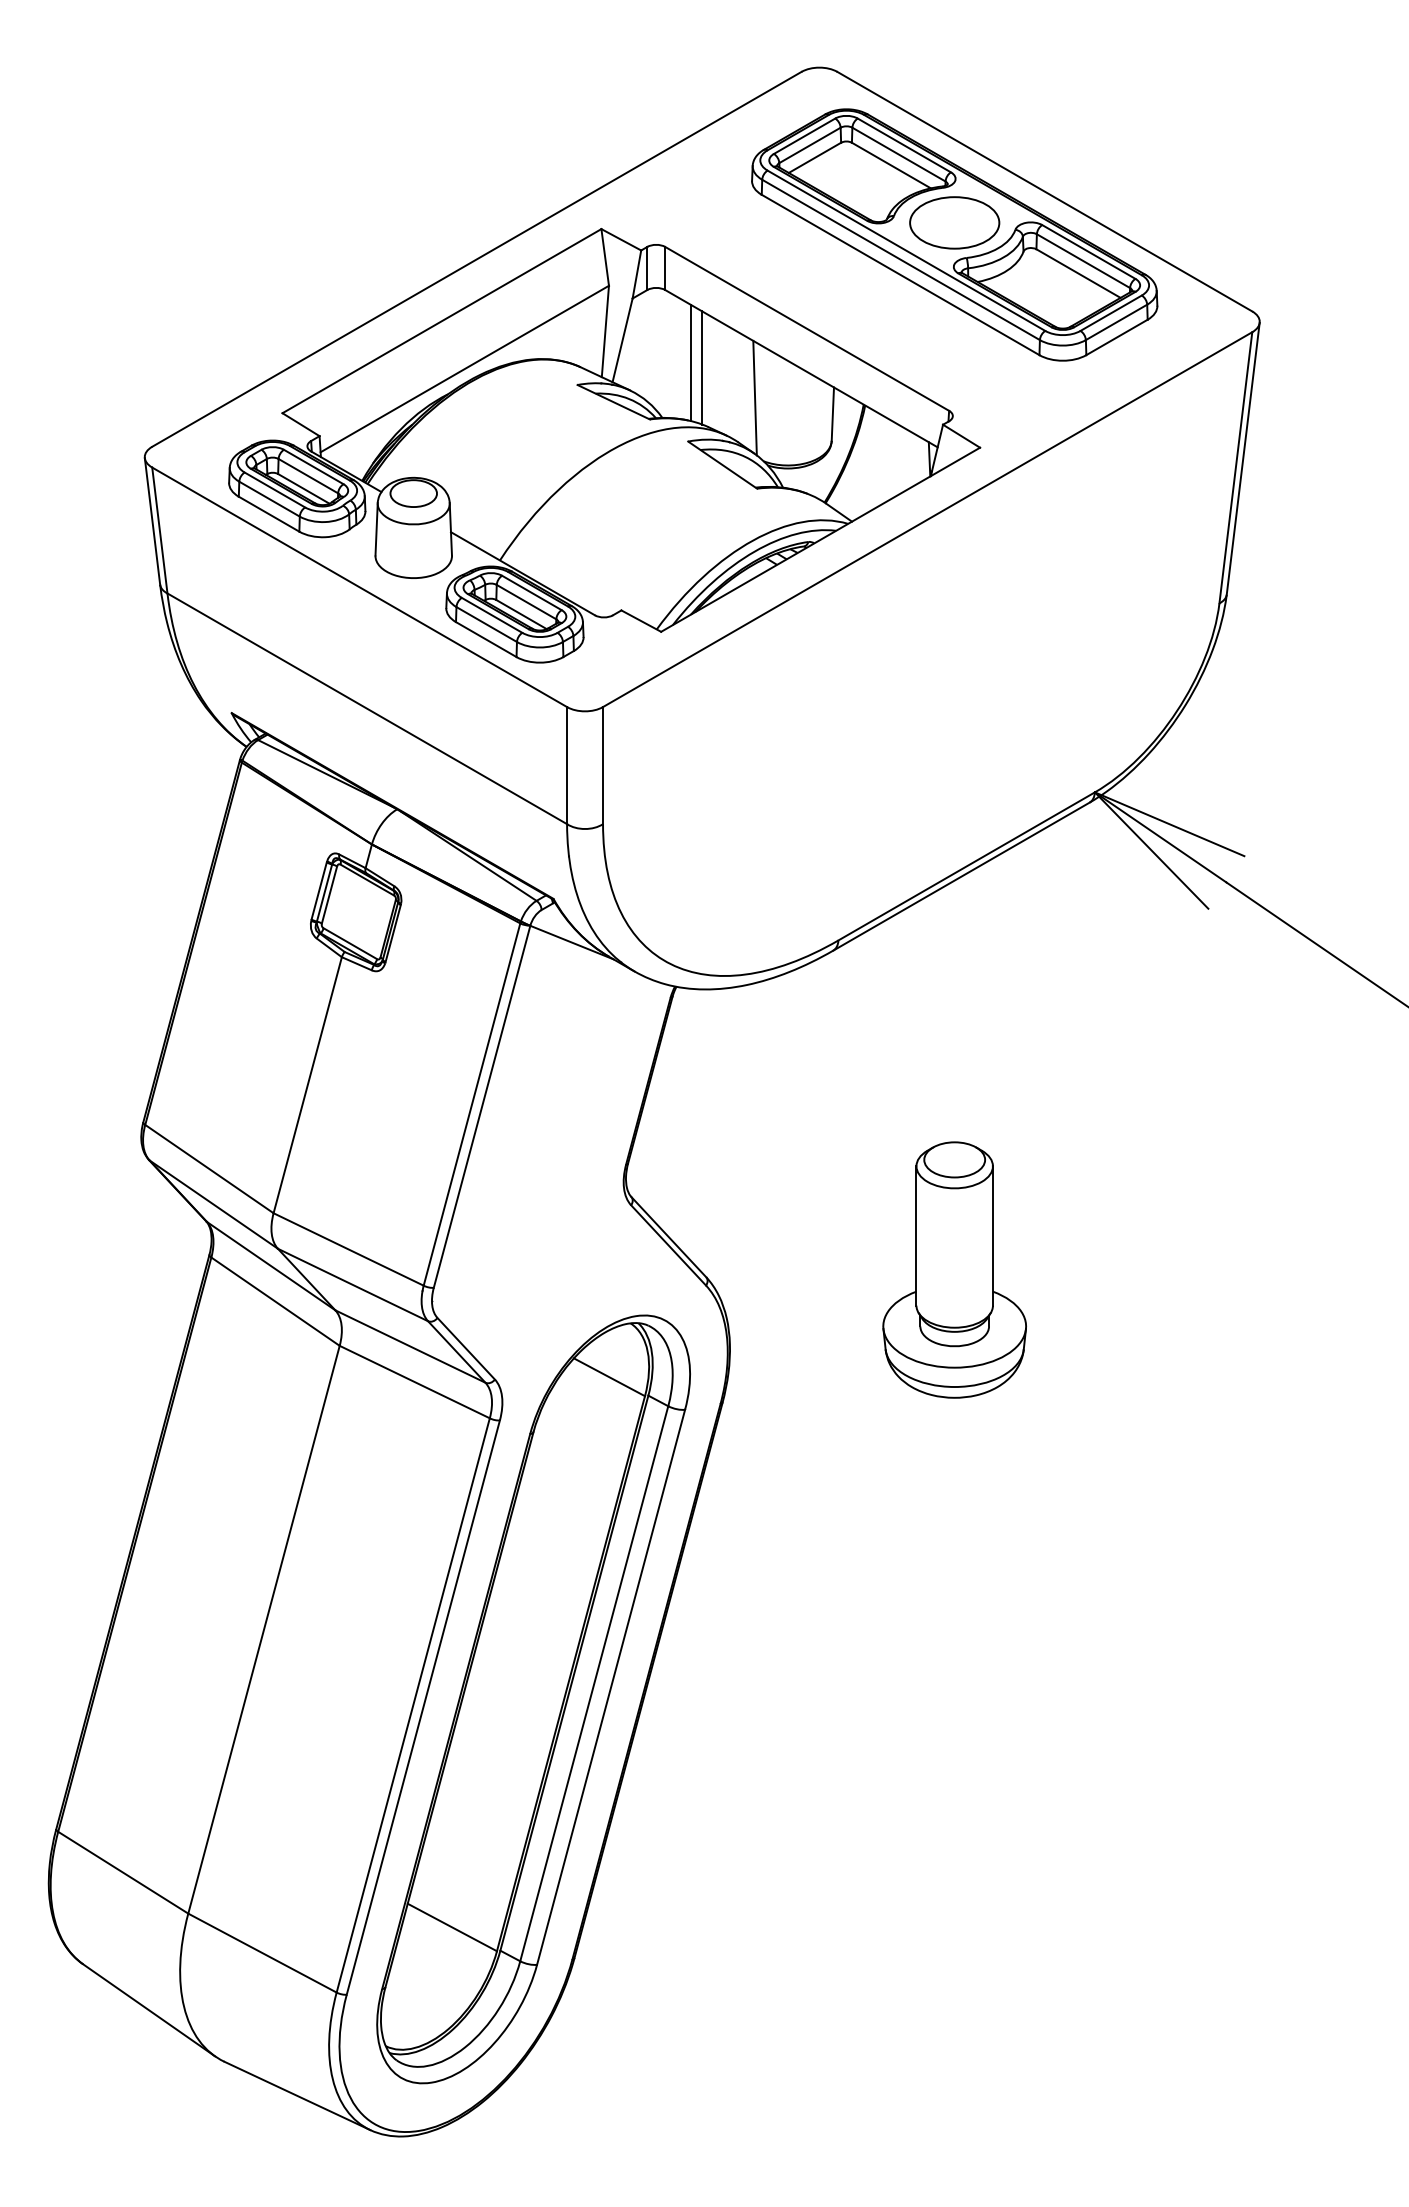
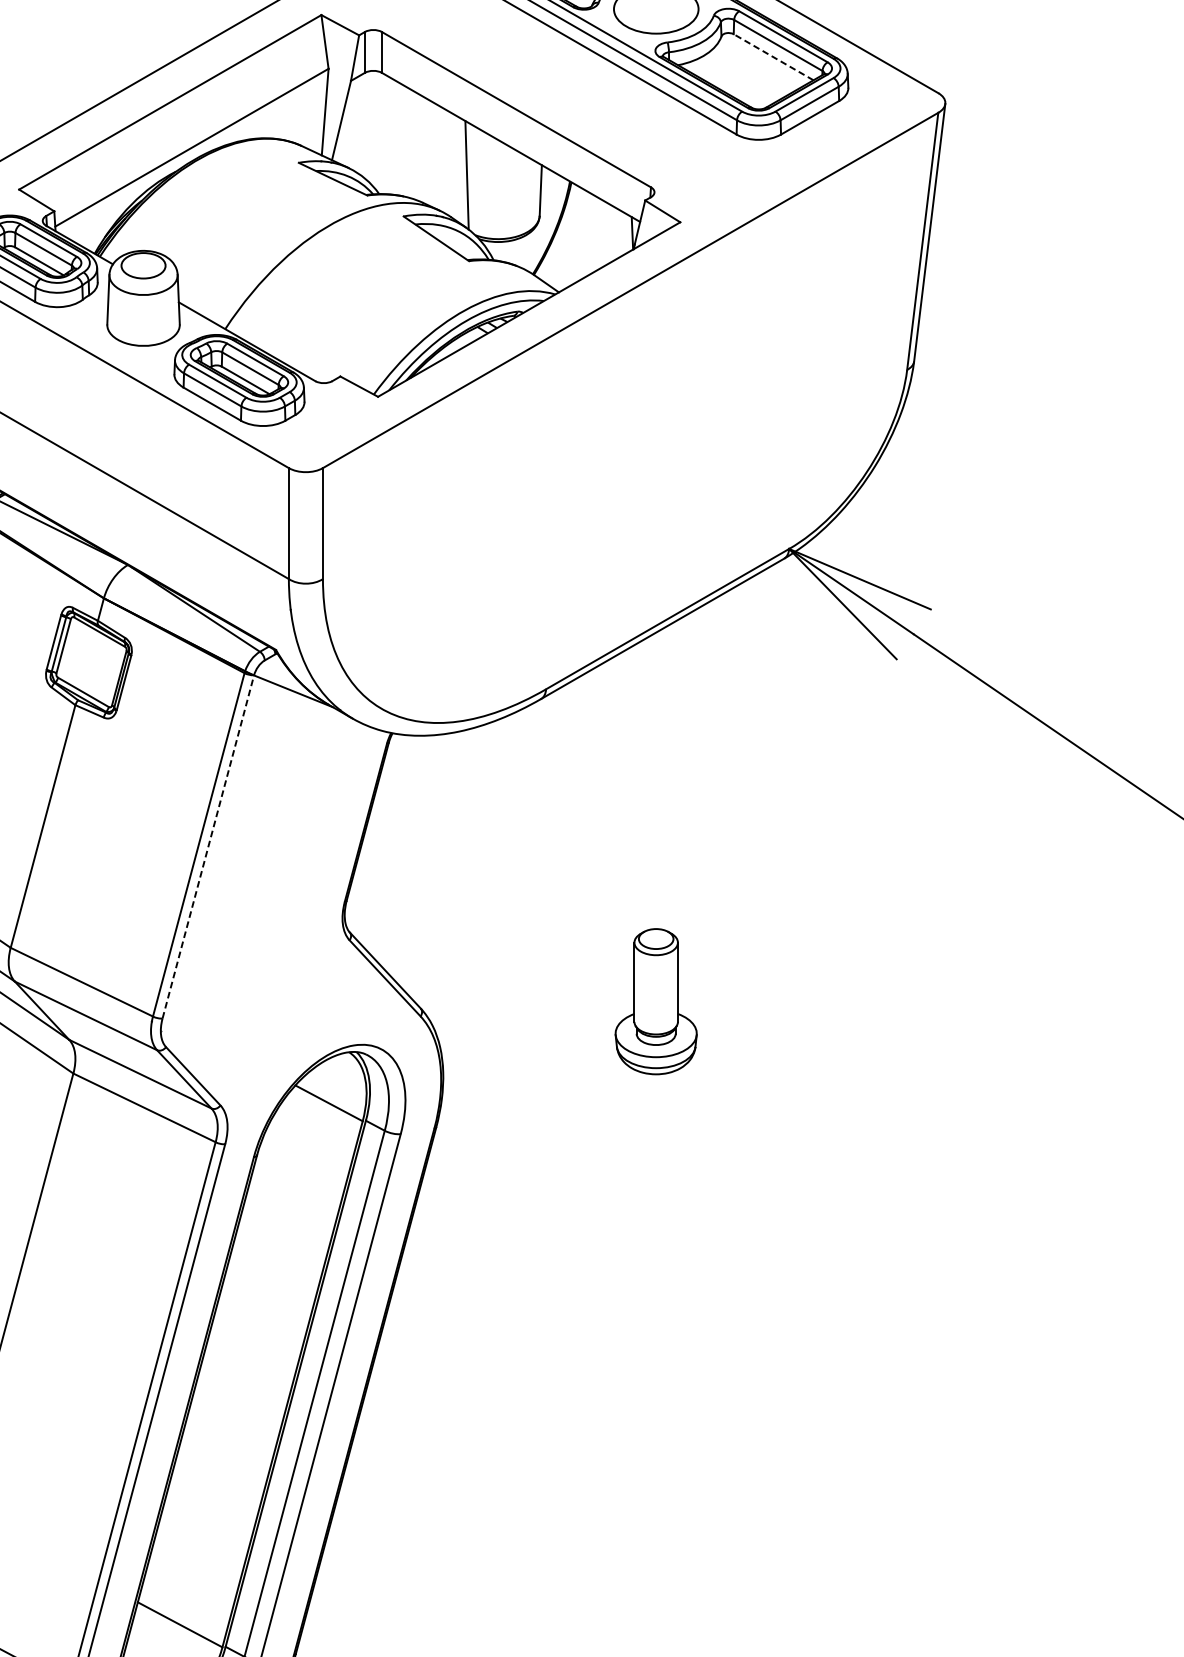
line: (1078, 273) -> (773, 57), solid -> dashed
line: (691, 363) -> (406, 142), removed
line: (702, 367) -> (417, 146), removed
line: (482, 1106) -> (208, 846), solid -> dashed
part: (954, 1269) -> (656, 1001), size x0.6

